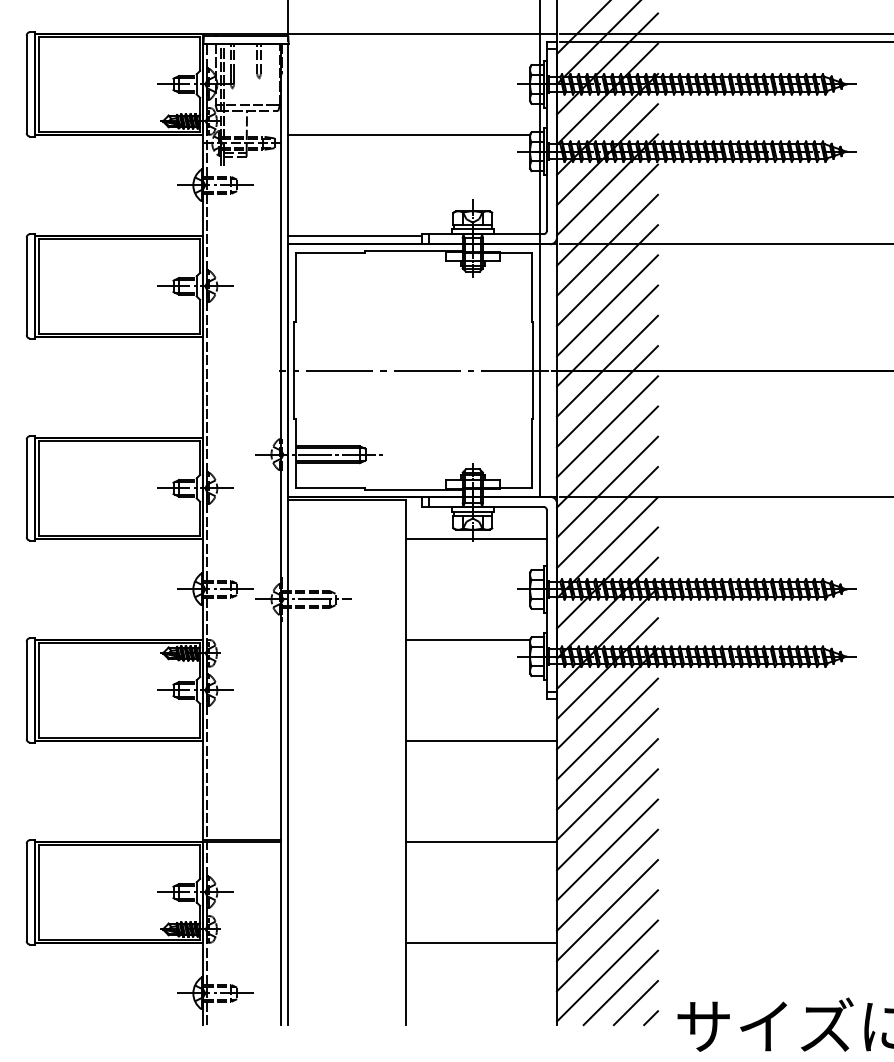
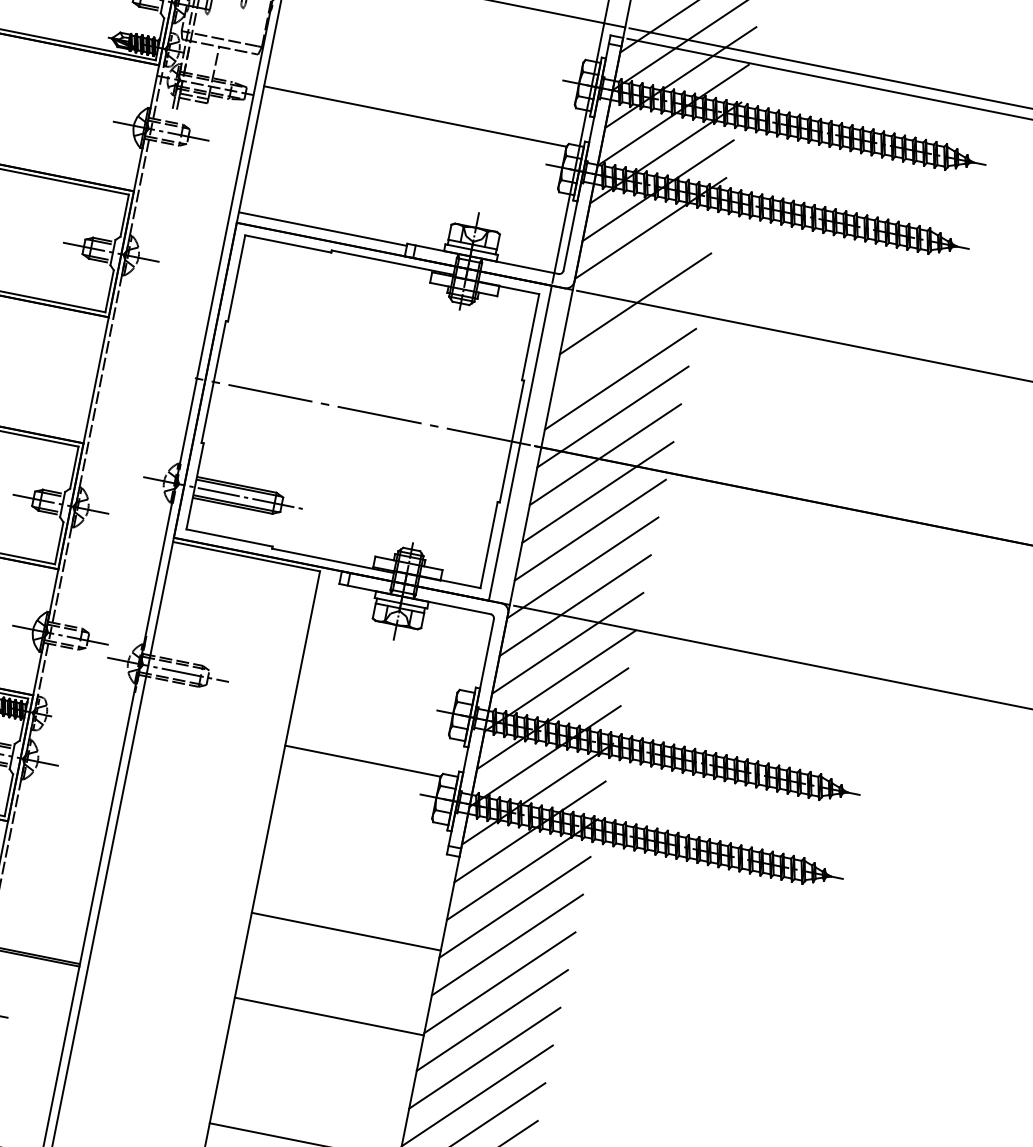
line: (607, 214) -> (643, 265), removed
line: (607, 275) -> (628, 341), removed
line: (475, 538) -> (397, 636), removed
line: (481, 740) -> (346, 931), moved

